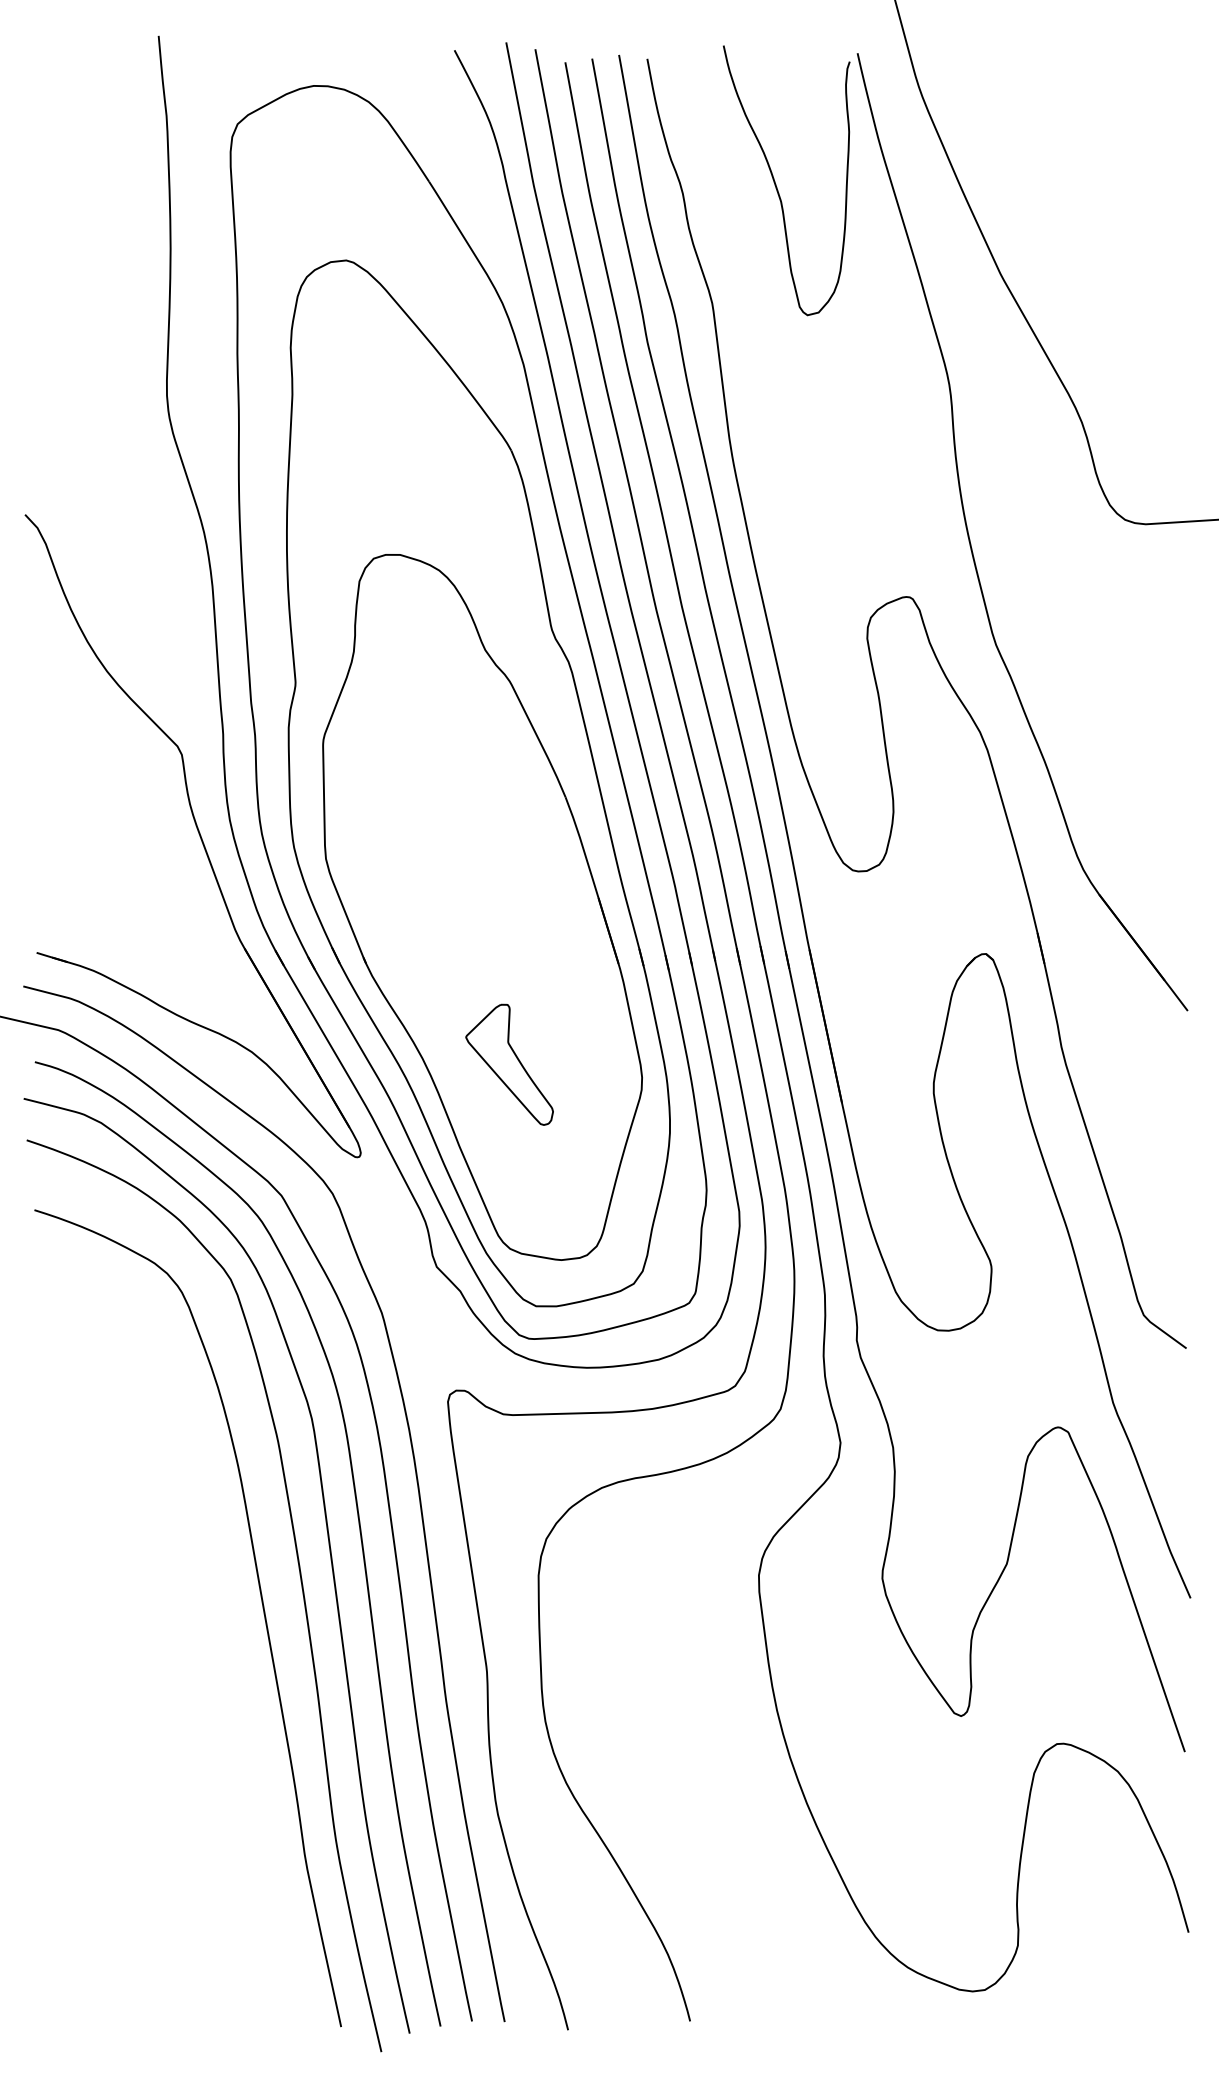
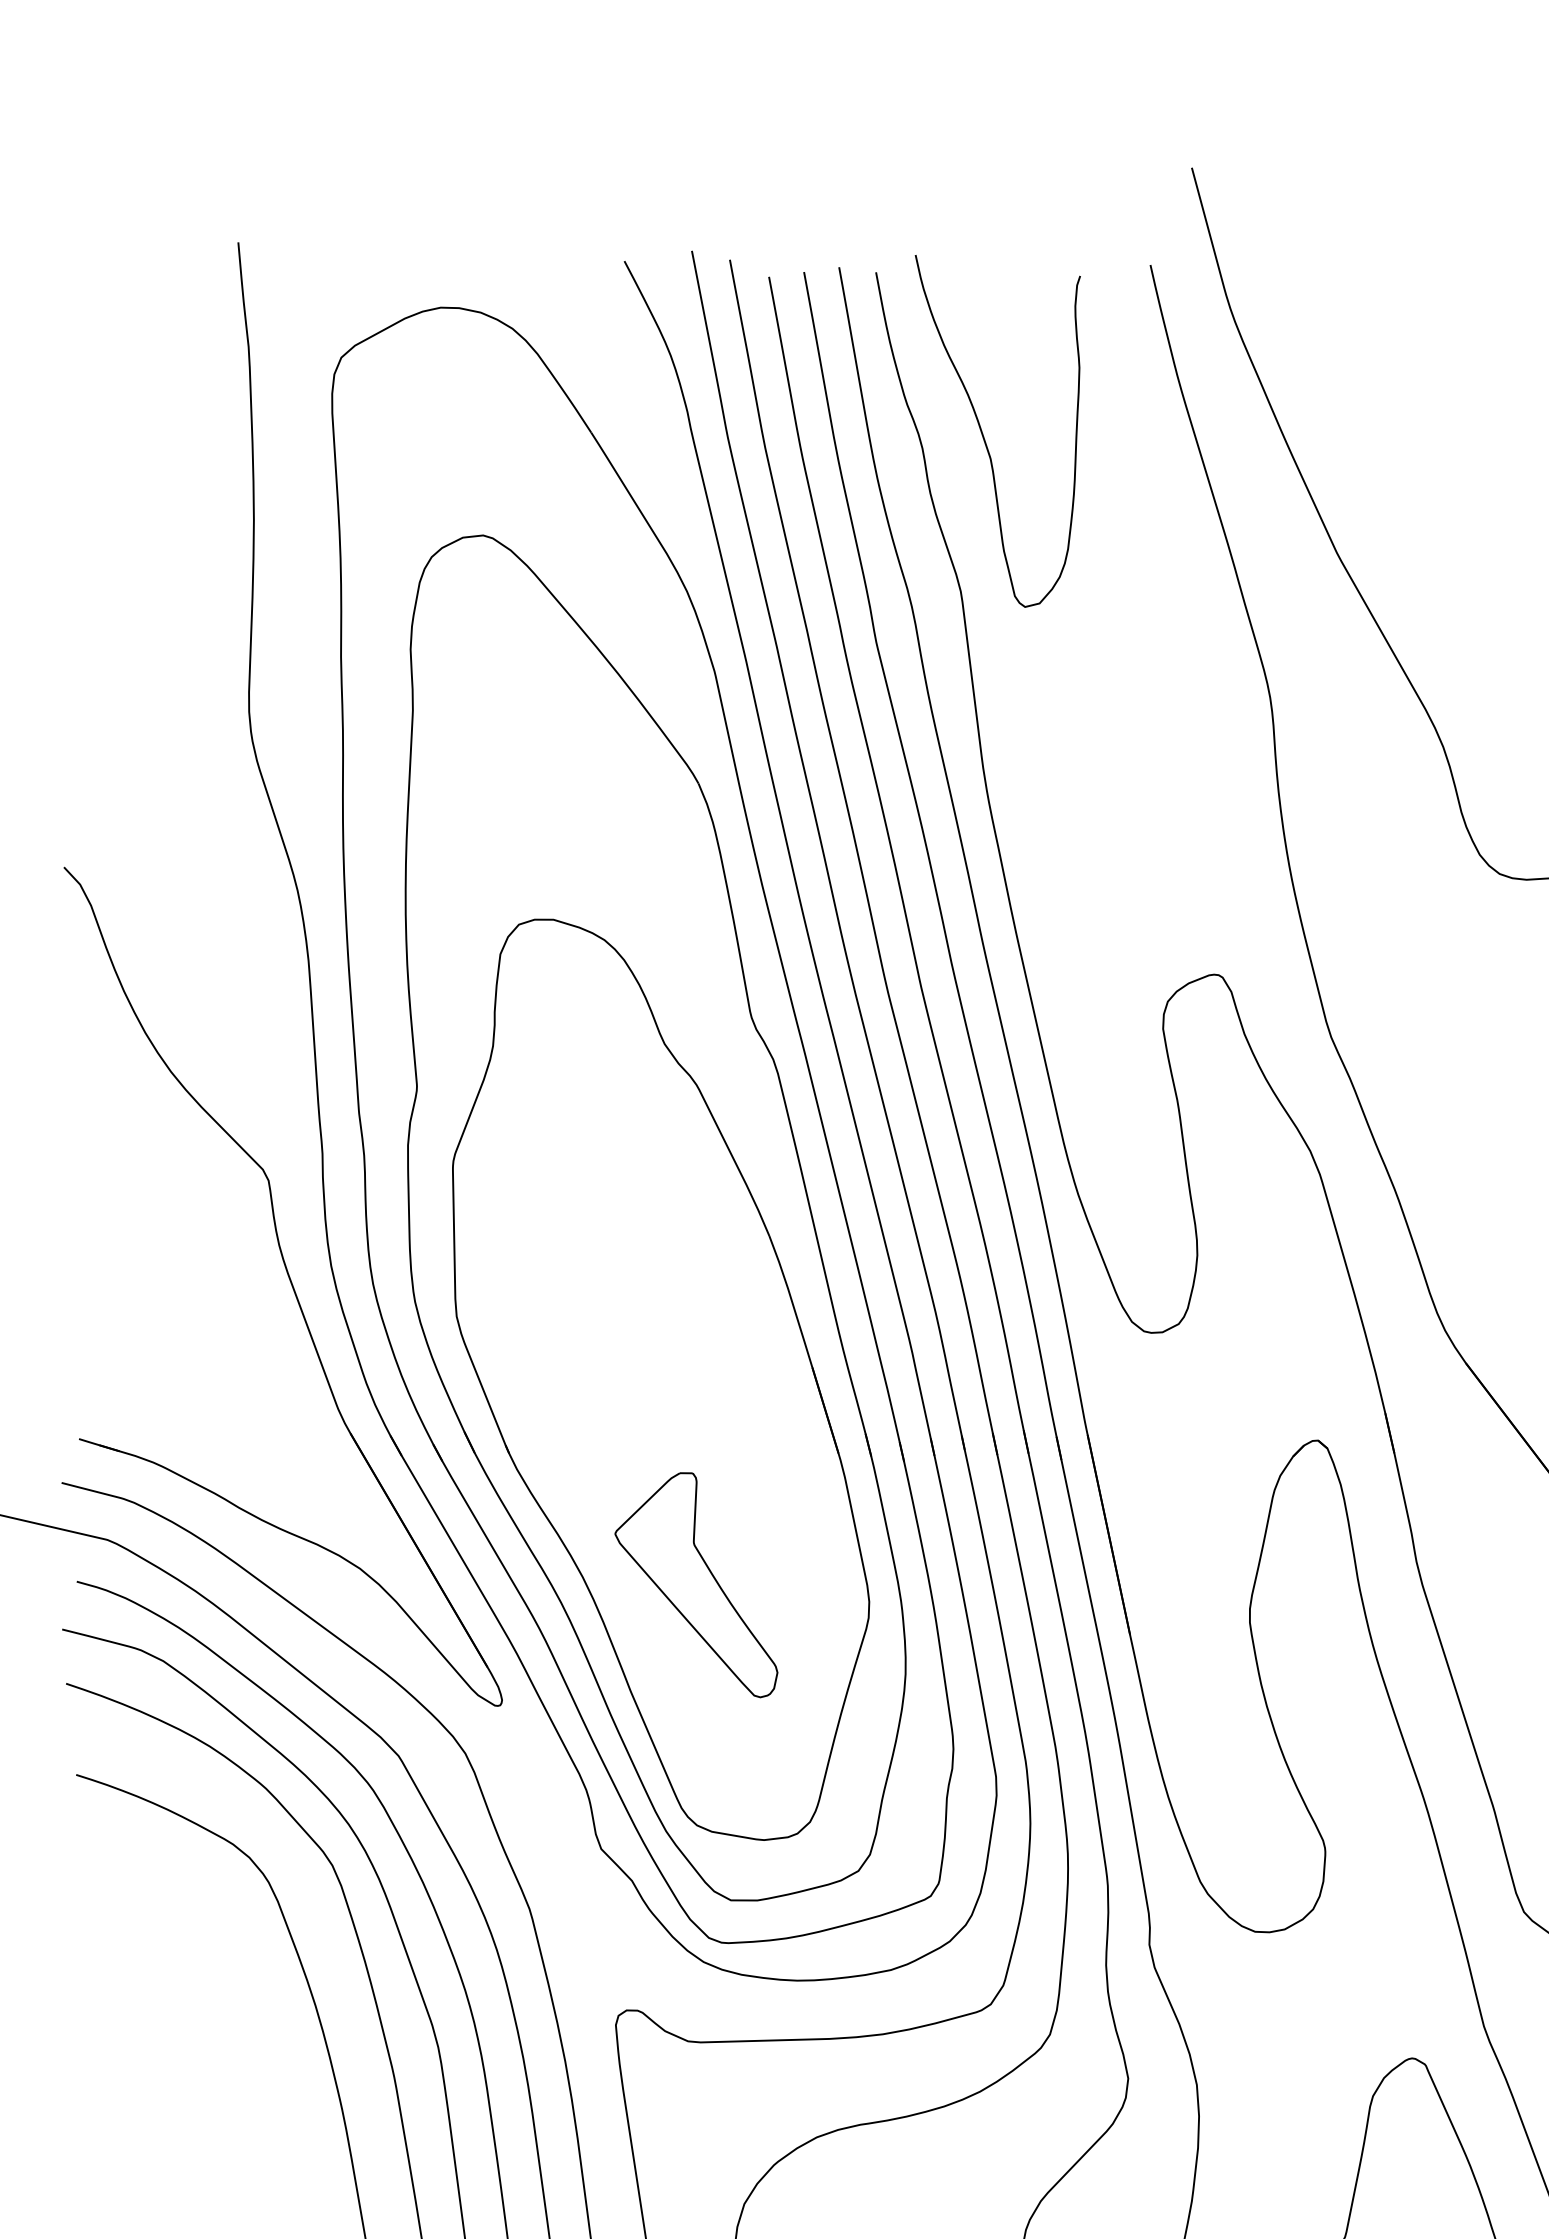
curve: (776, 184) -> (984, 436), moved
part: (509, 1064) -> (696, 1584), size x1.43

